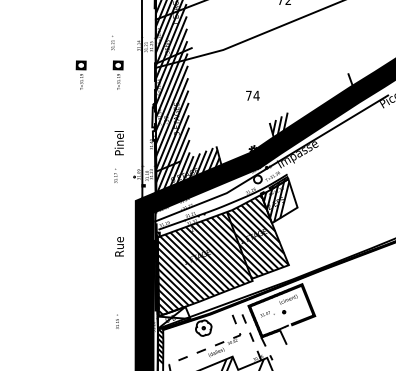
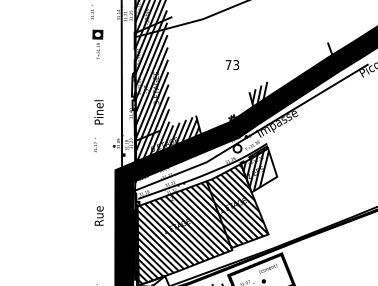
part: (80, 74) -> (60, 43), removed
text: (256, 95) -> (236, 64), 74 -> 73

